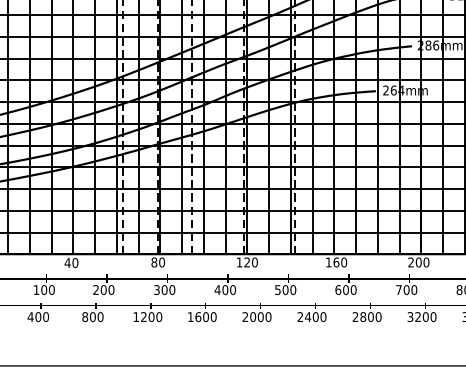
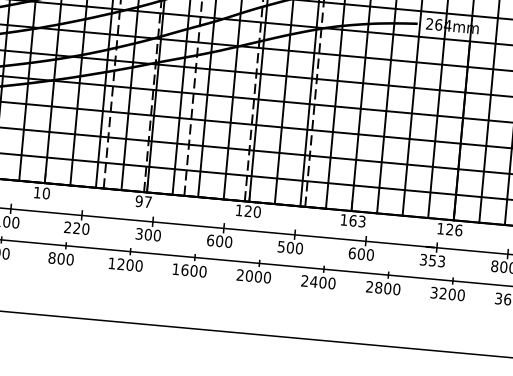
text: (67, 262) -> (37, 192), 40 -> 10
text: (158, 262) -> (144, 201), 80 -> 97
text: (344, 262) -> (362, 221), 160 -> 163
text: (418, 262) -> (449, 229), 200 -> 126
text: (217, 289) -> (210, 239), 400 -> 600
text: (103, 290) -> (76, 228), 200 -> 220
text: (406, 290) -> (432, 261), 700 -> 353

